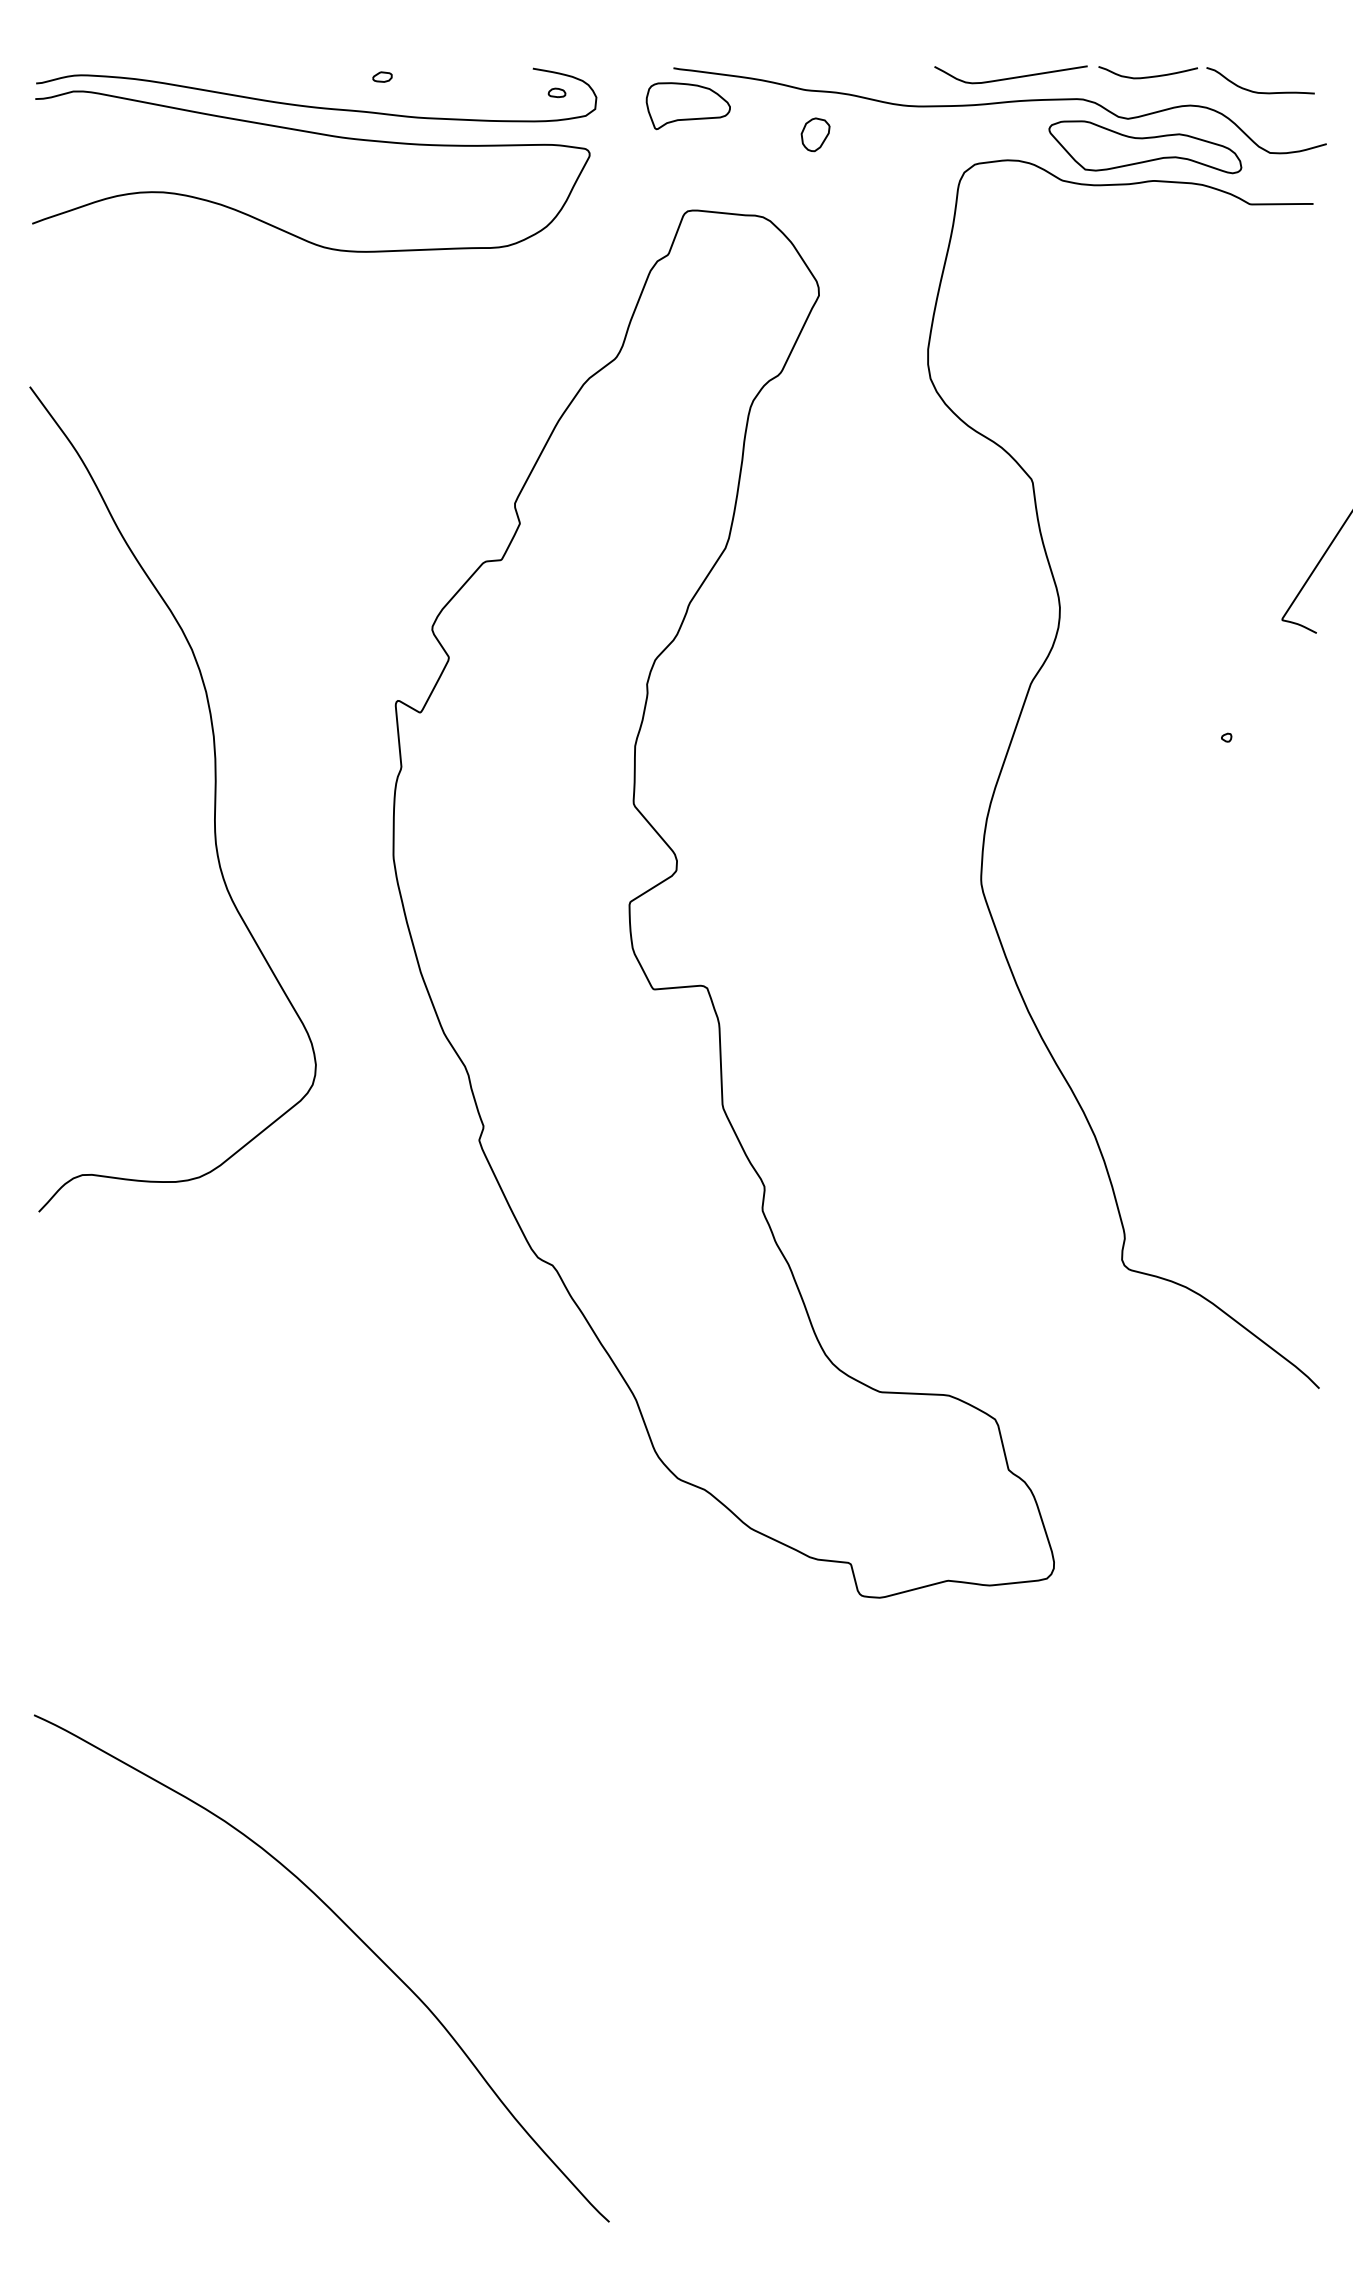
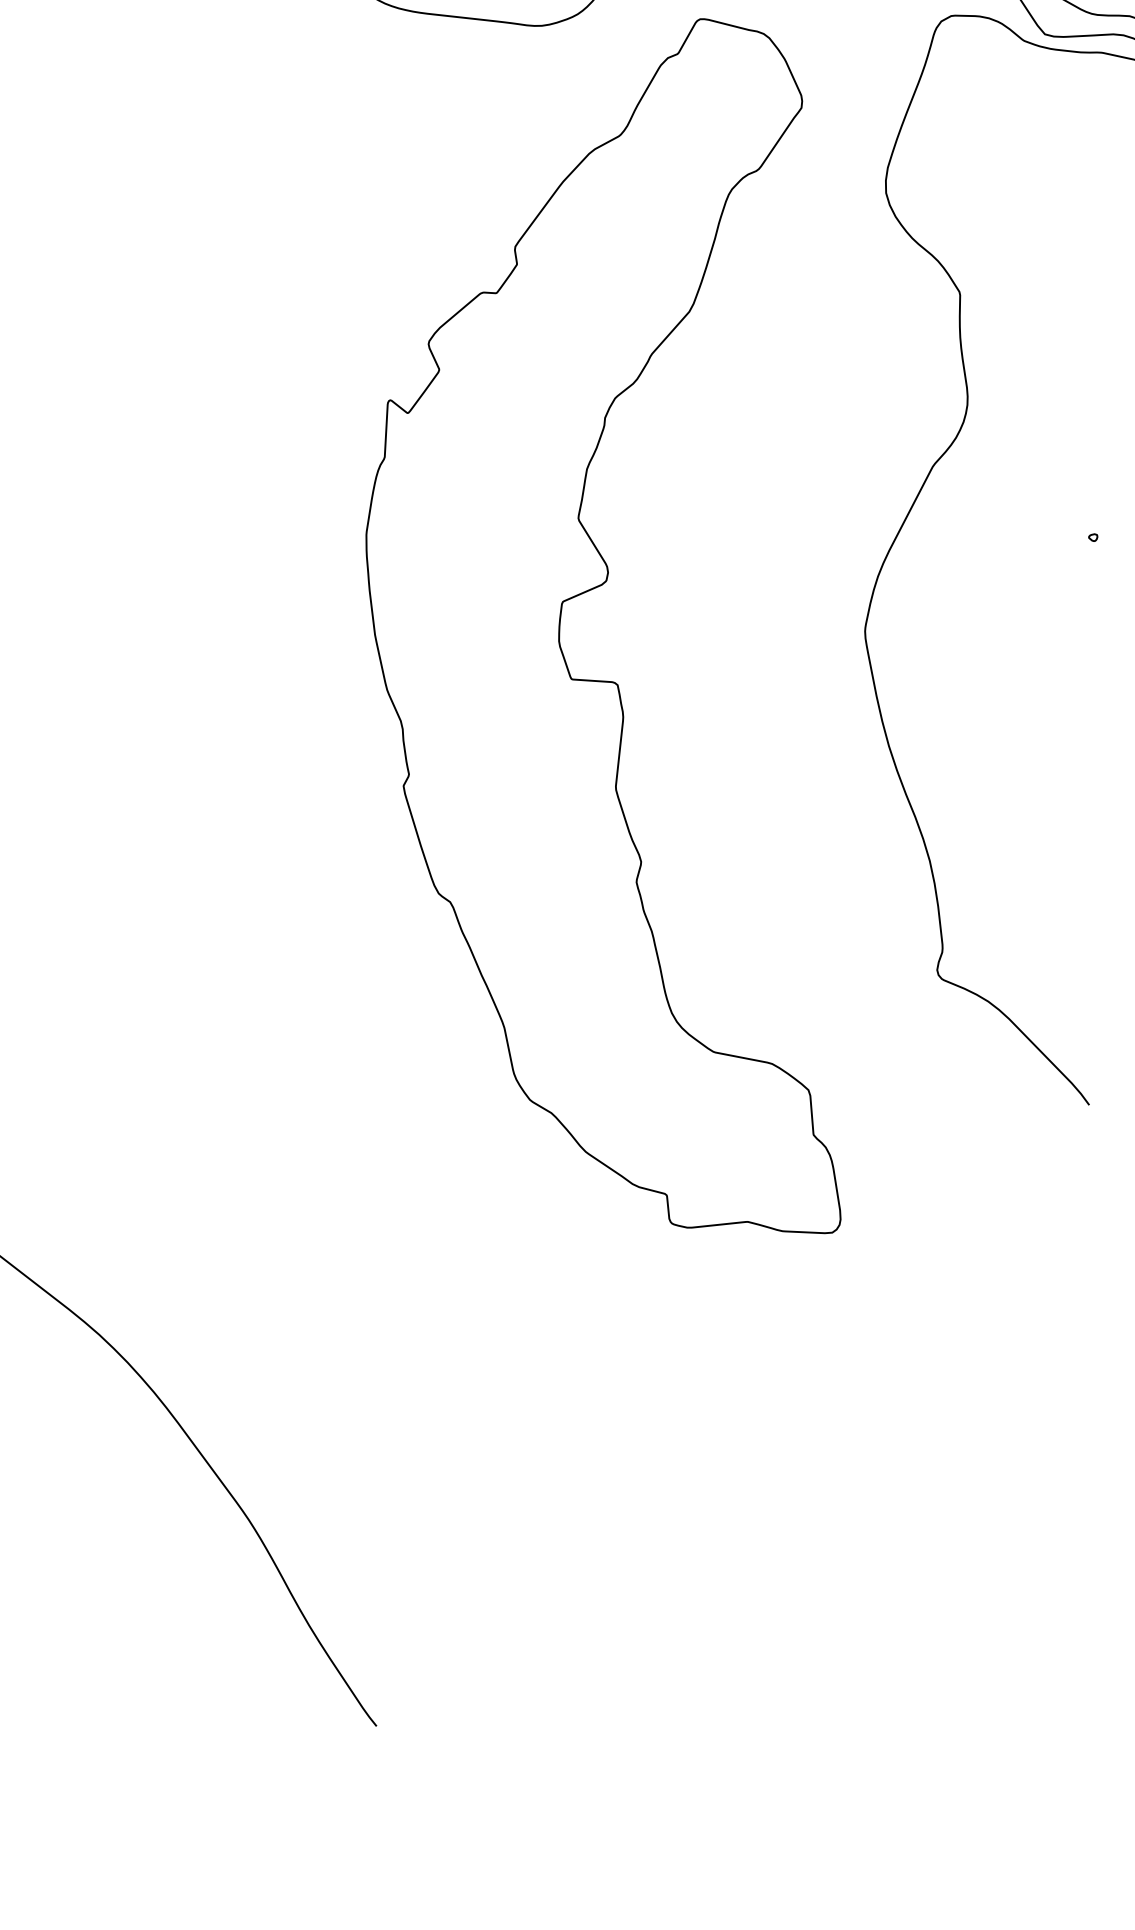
curve: (214, 799) -> (220, 461), removed

